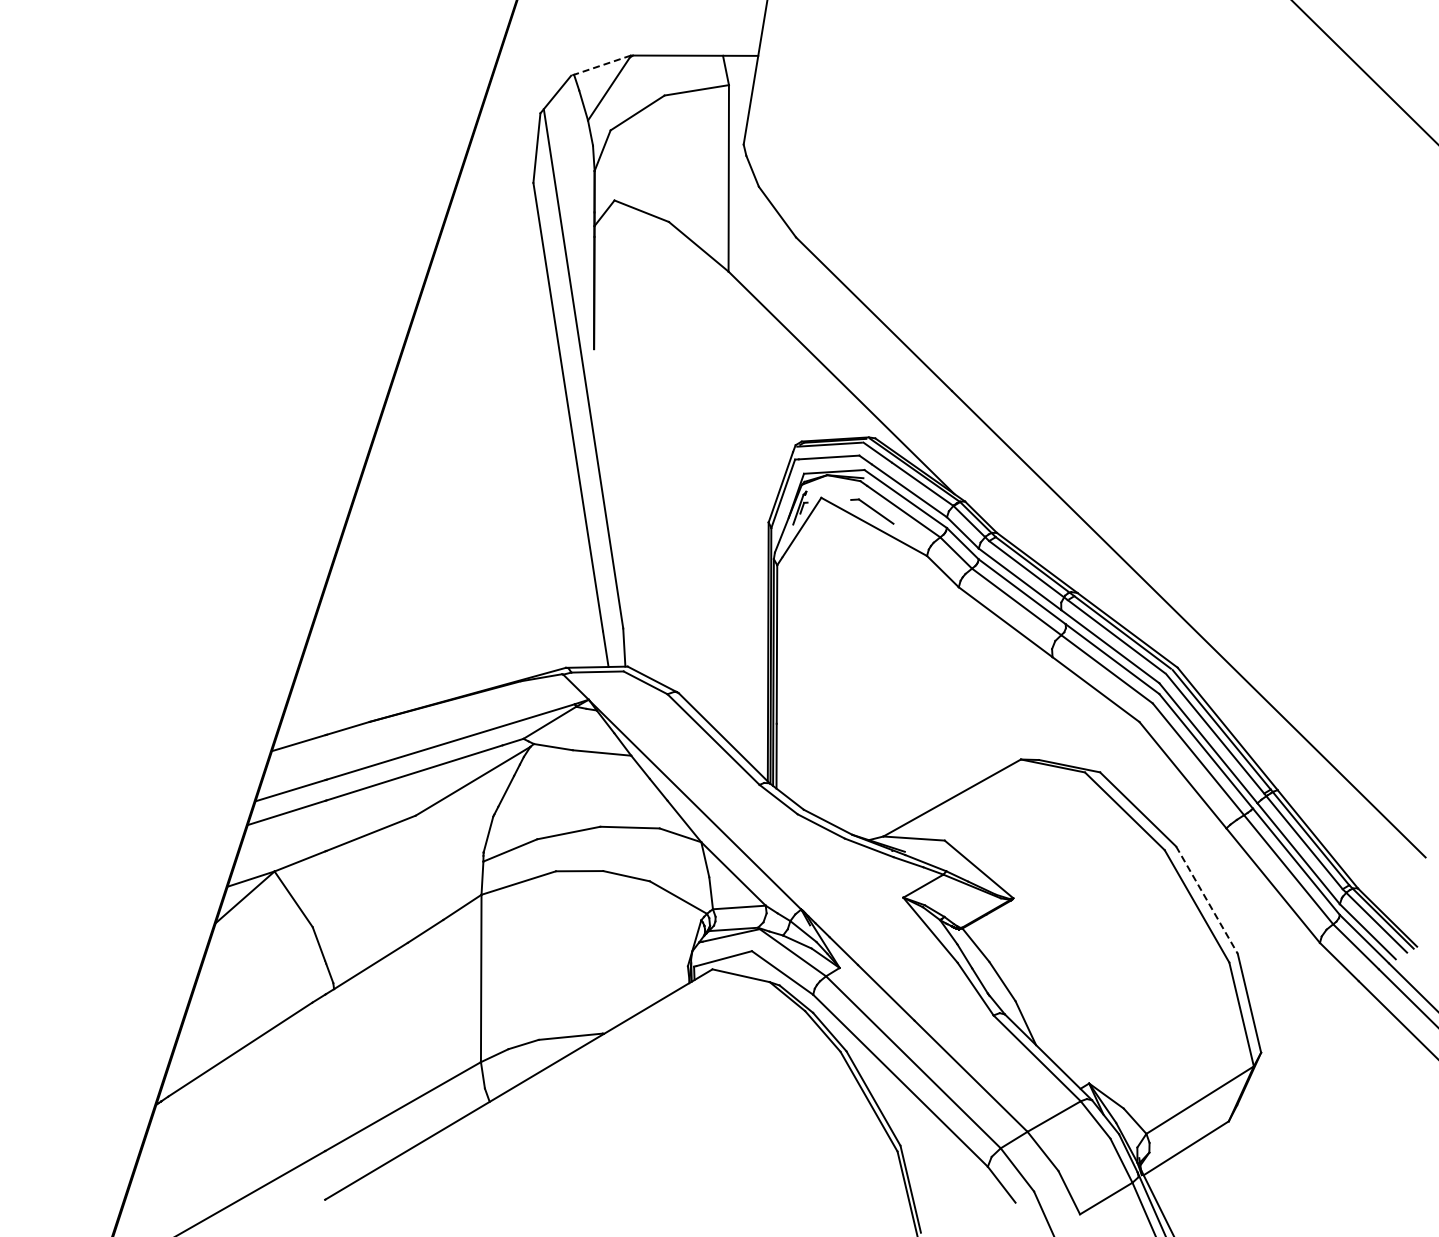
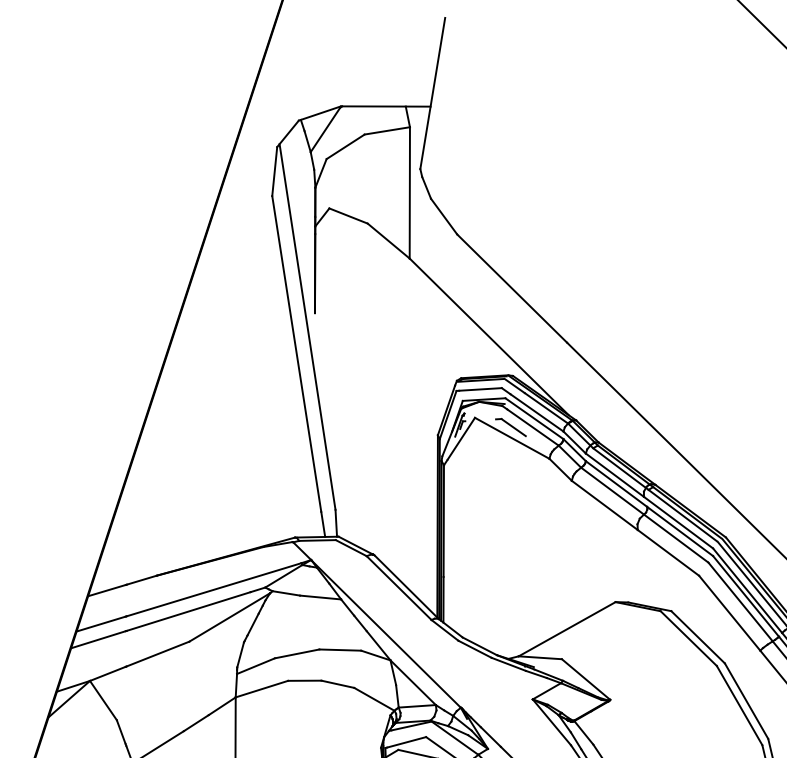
line: (601, 65) -> (320, 113), dashed -> solid
line: (1206, 900) -> (746, 701), dashed -> solid

